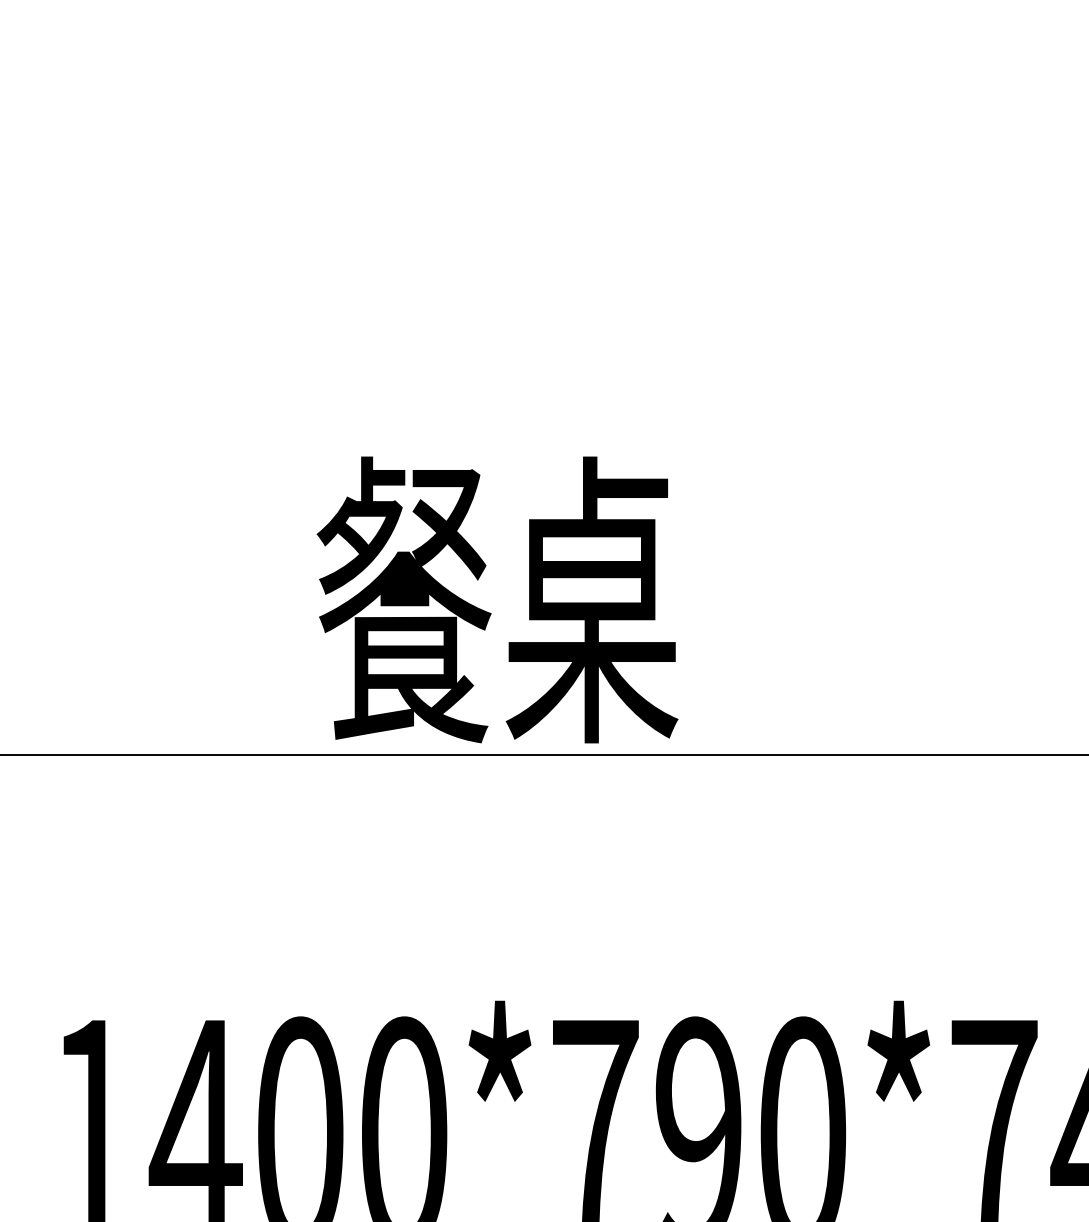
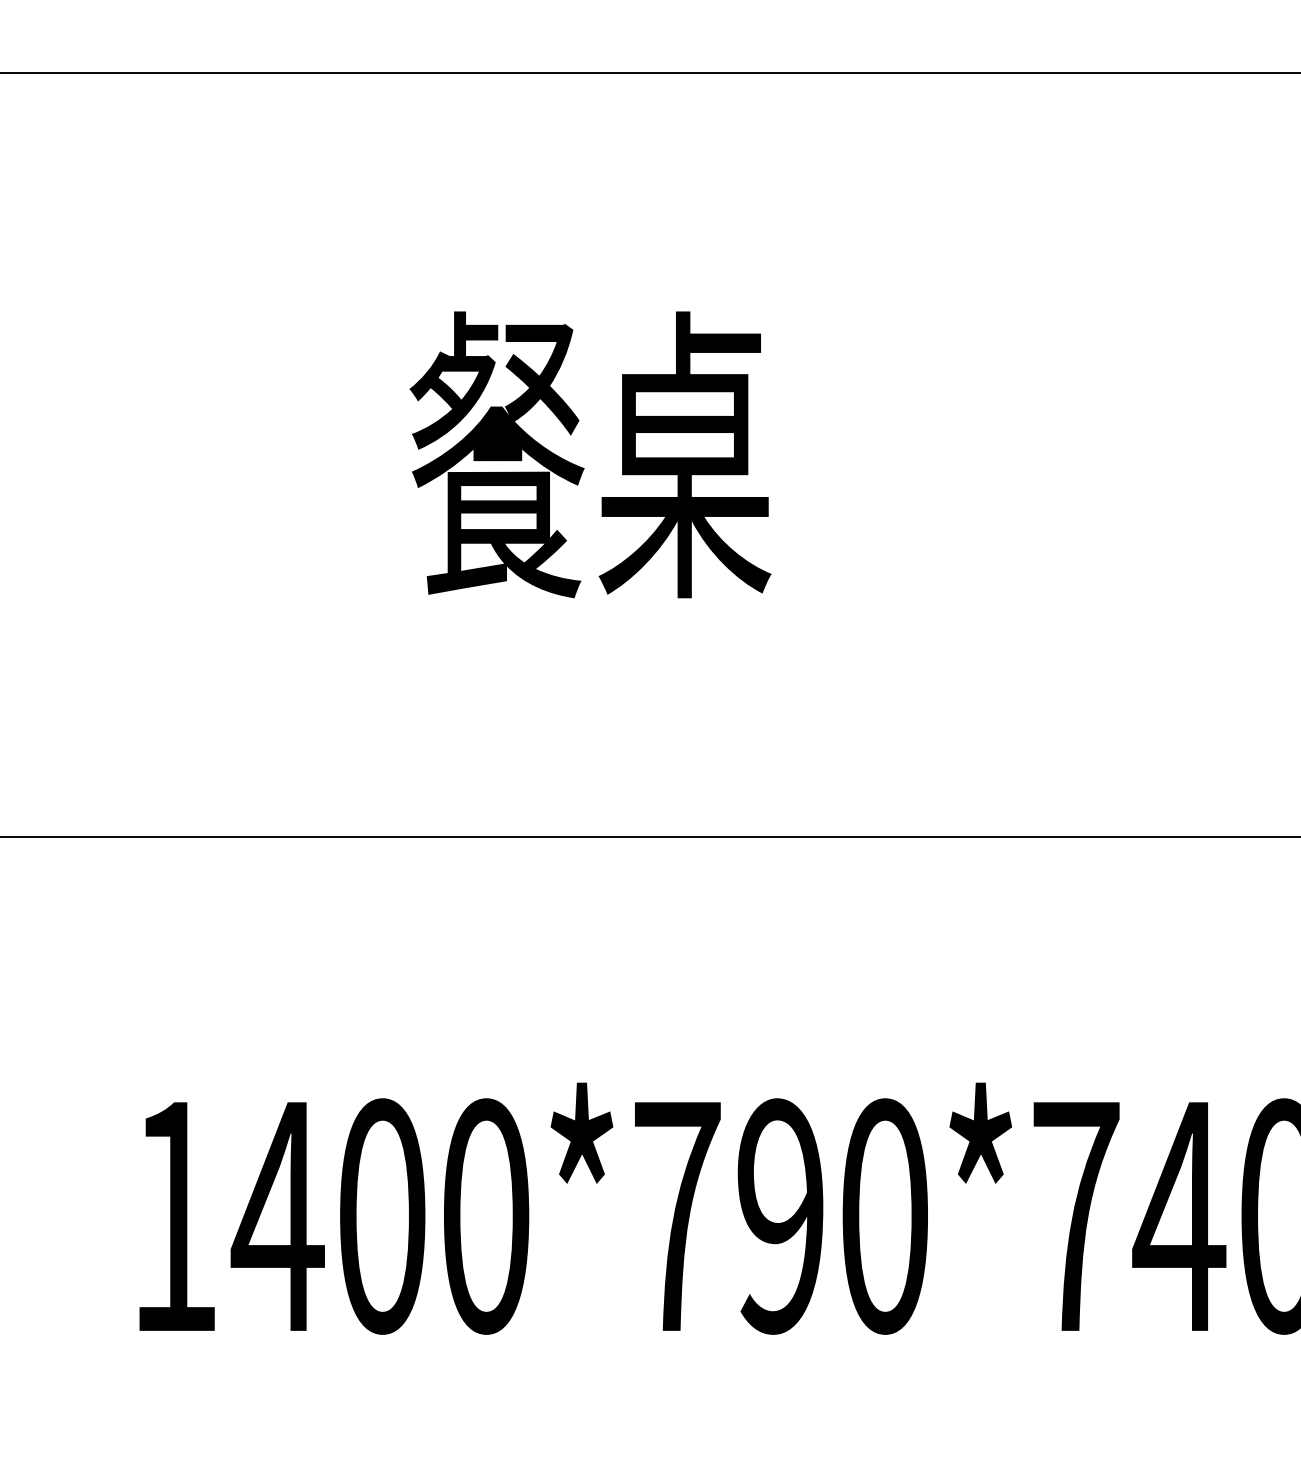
text: (497, 599) -> (590, 454), moved

